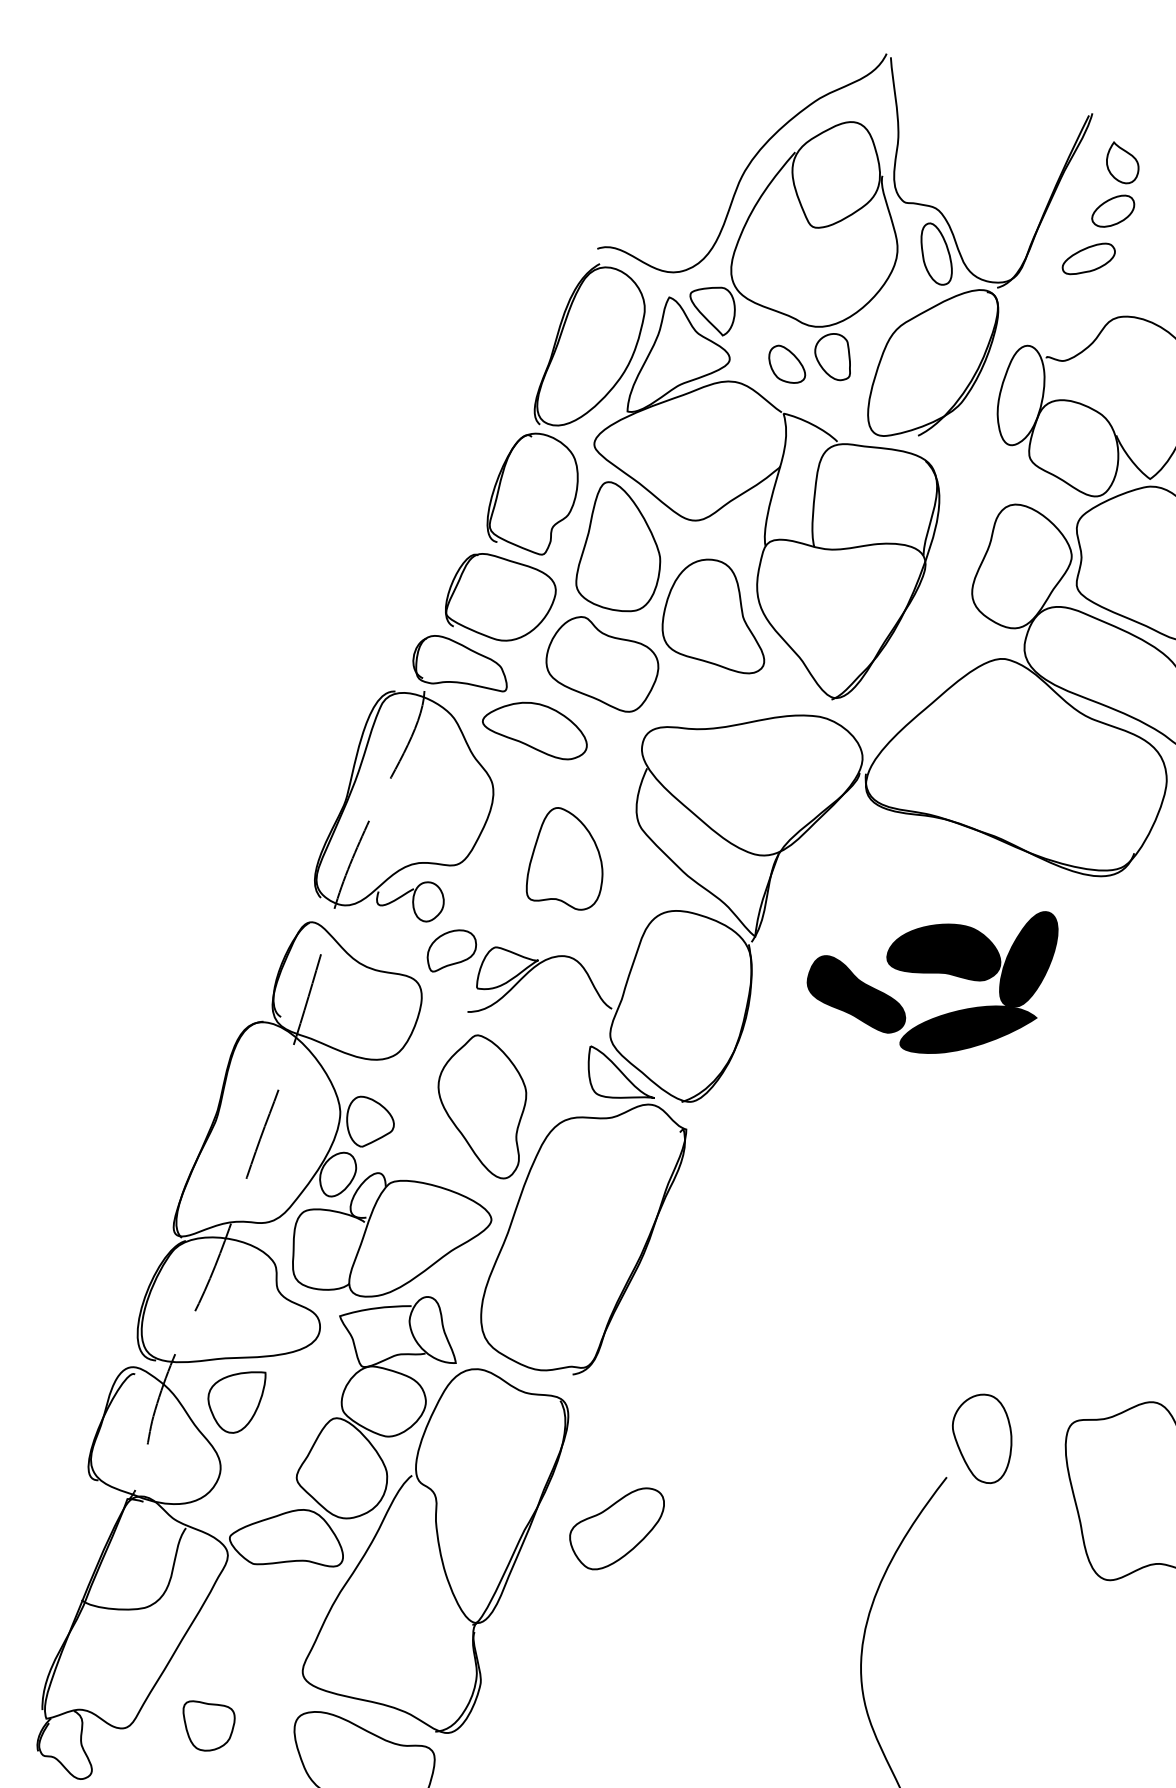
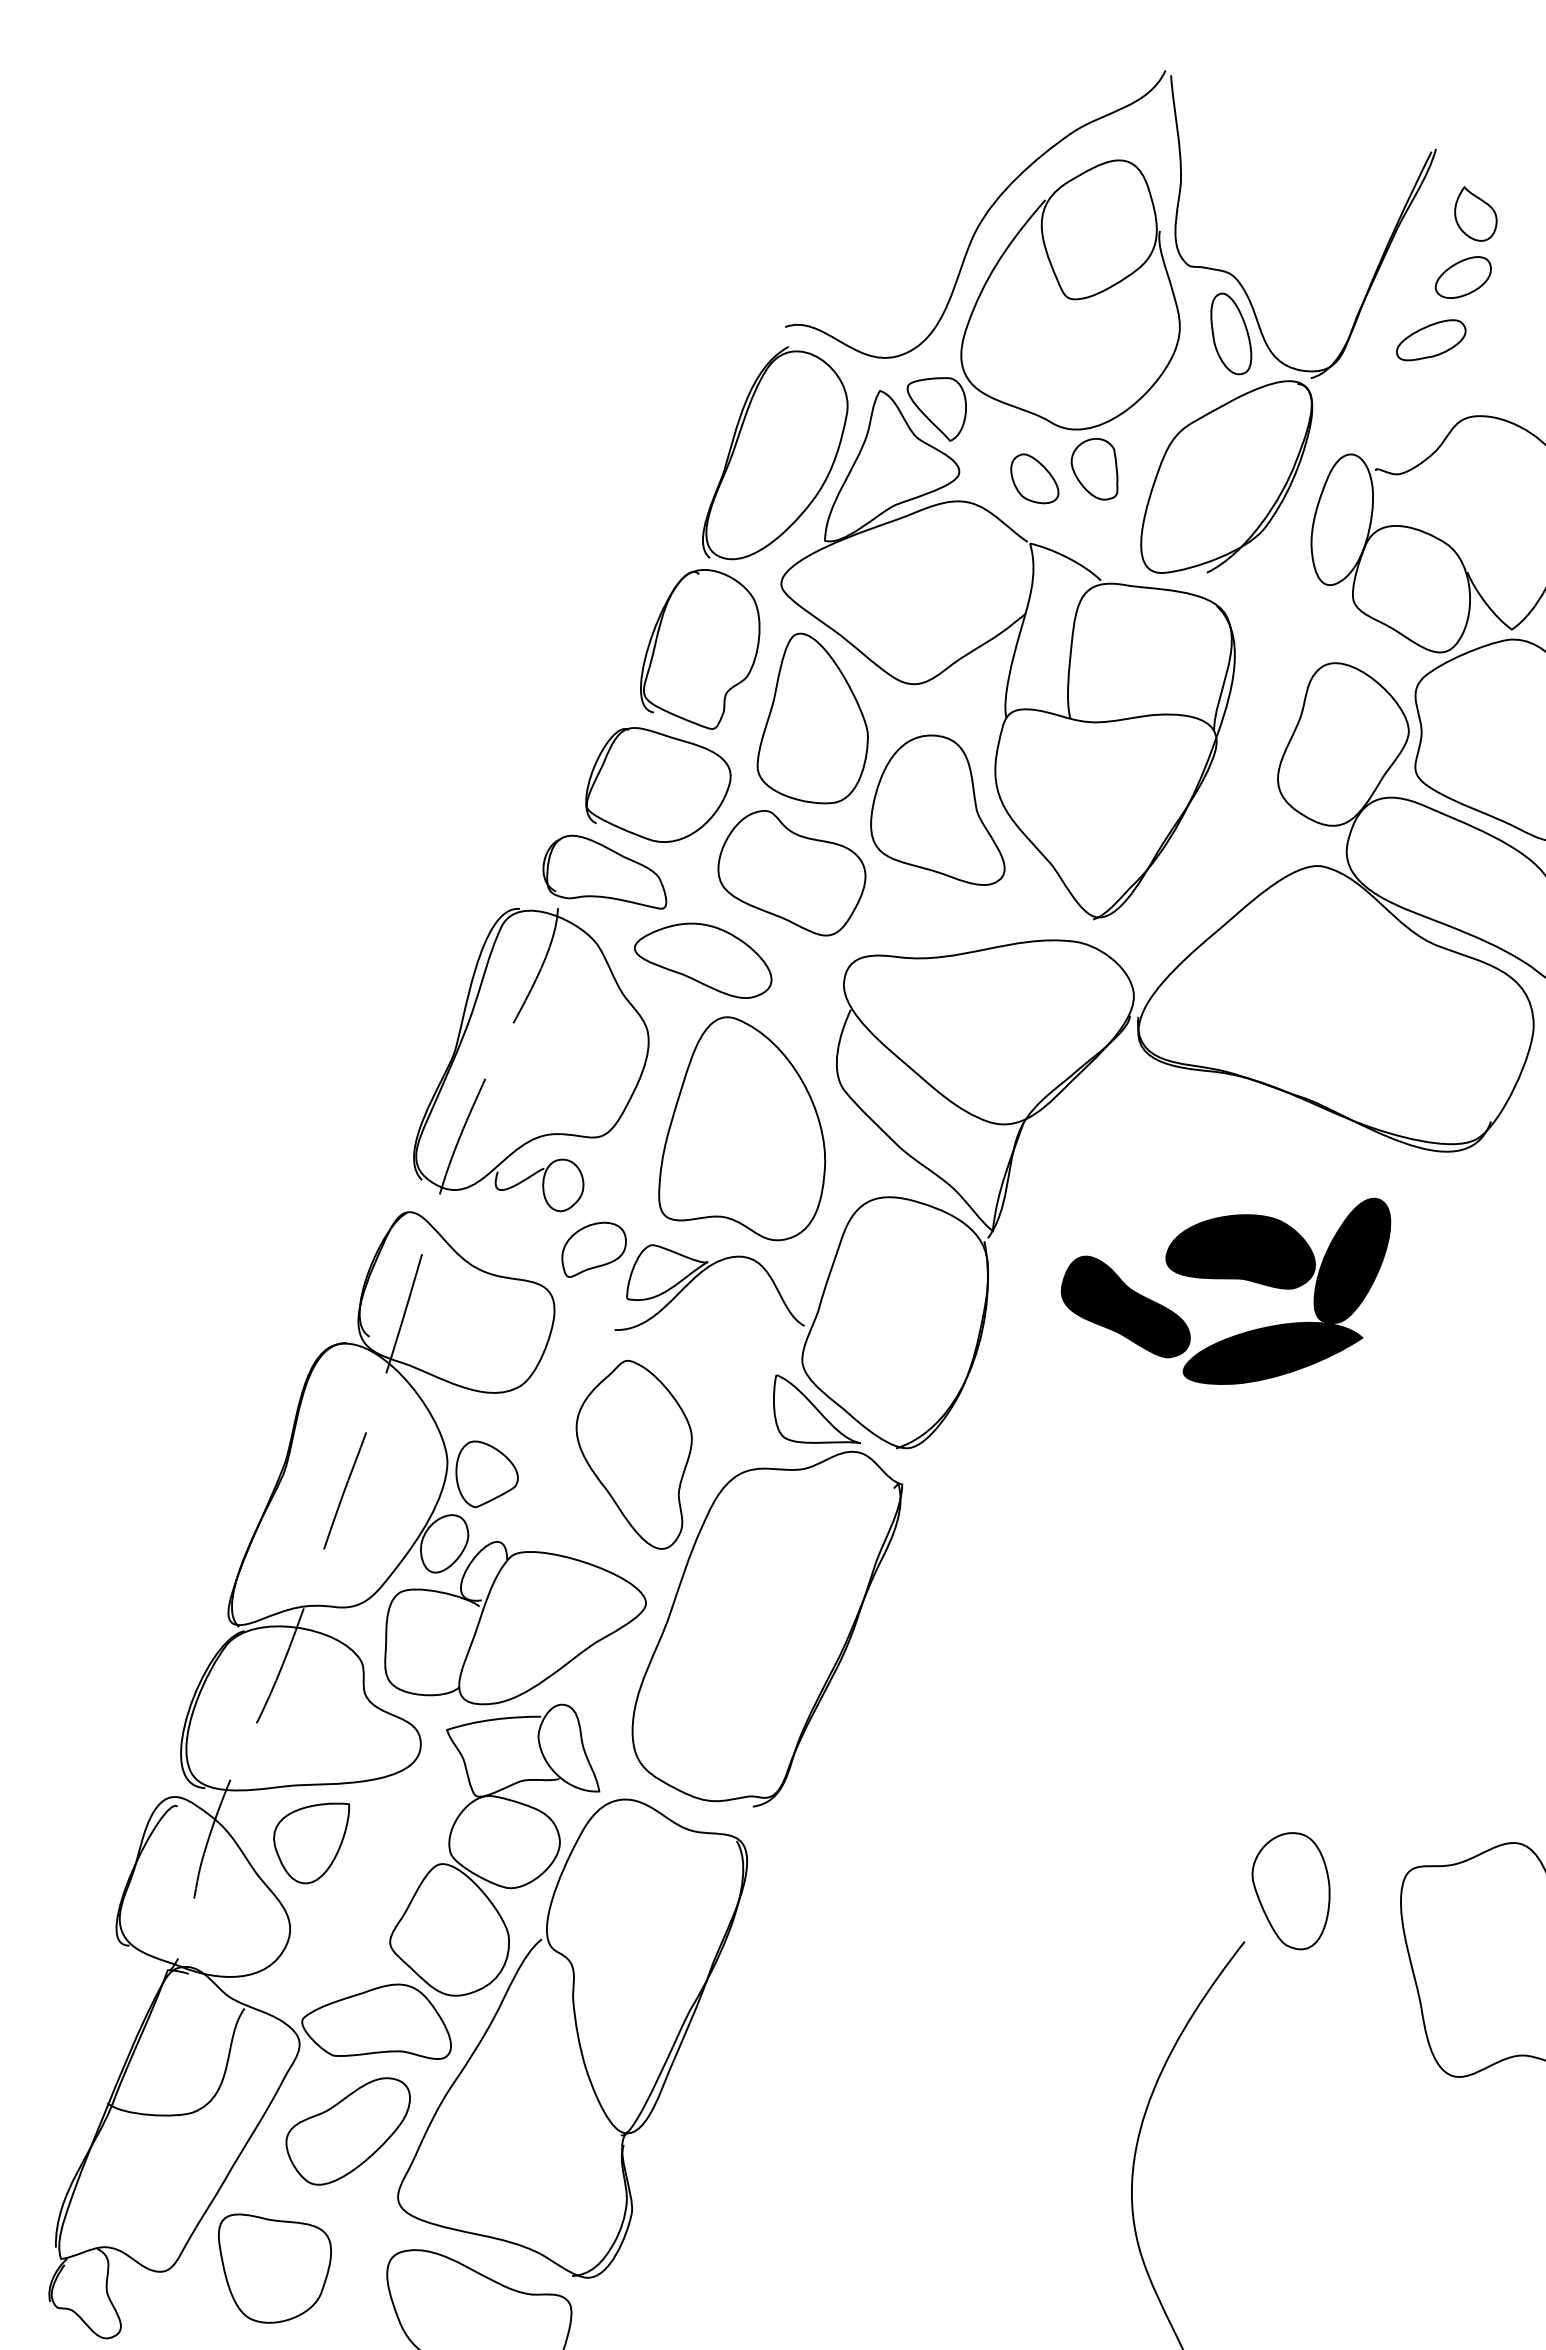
part: (564, 858) -> (742, 1128), size x1.67
part: (616, 1528) -> (347, 2131), moved
part: (208, 1725) -> (274, 2268), size x1.67

